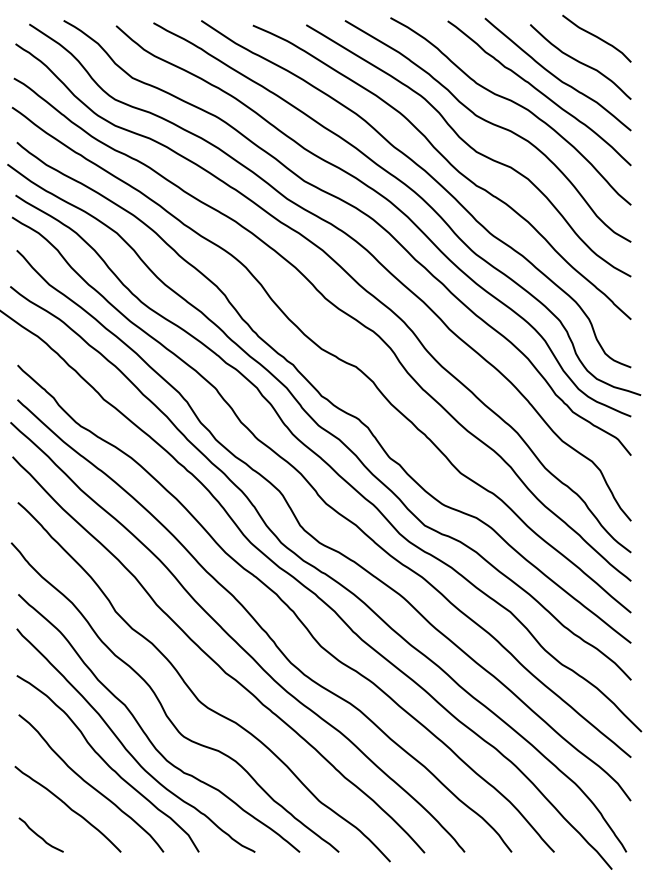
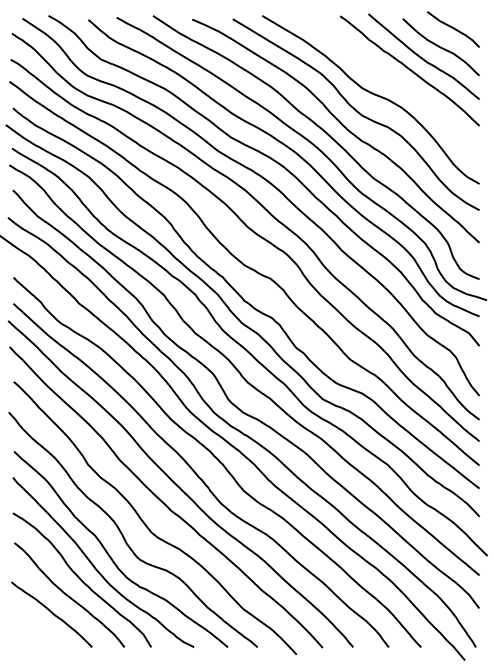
curve: (515, 104) -> (391, 79), removed
curve: (39, 835) -> (30, 634), removed

